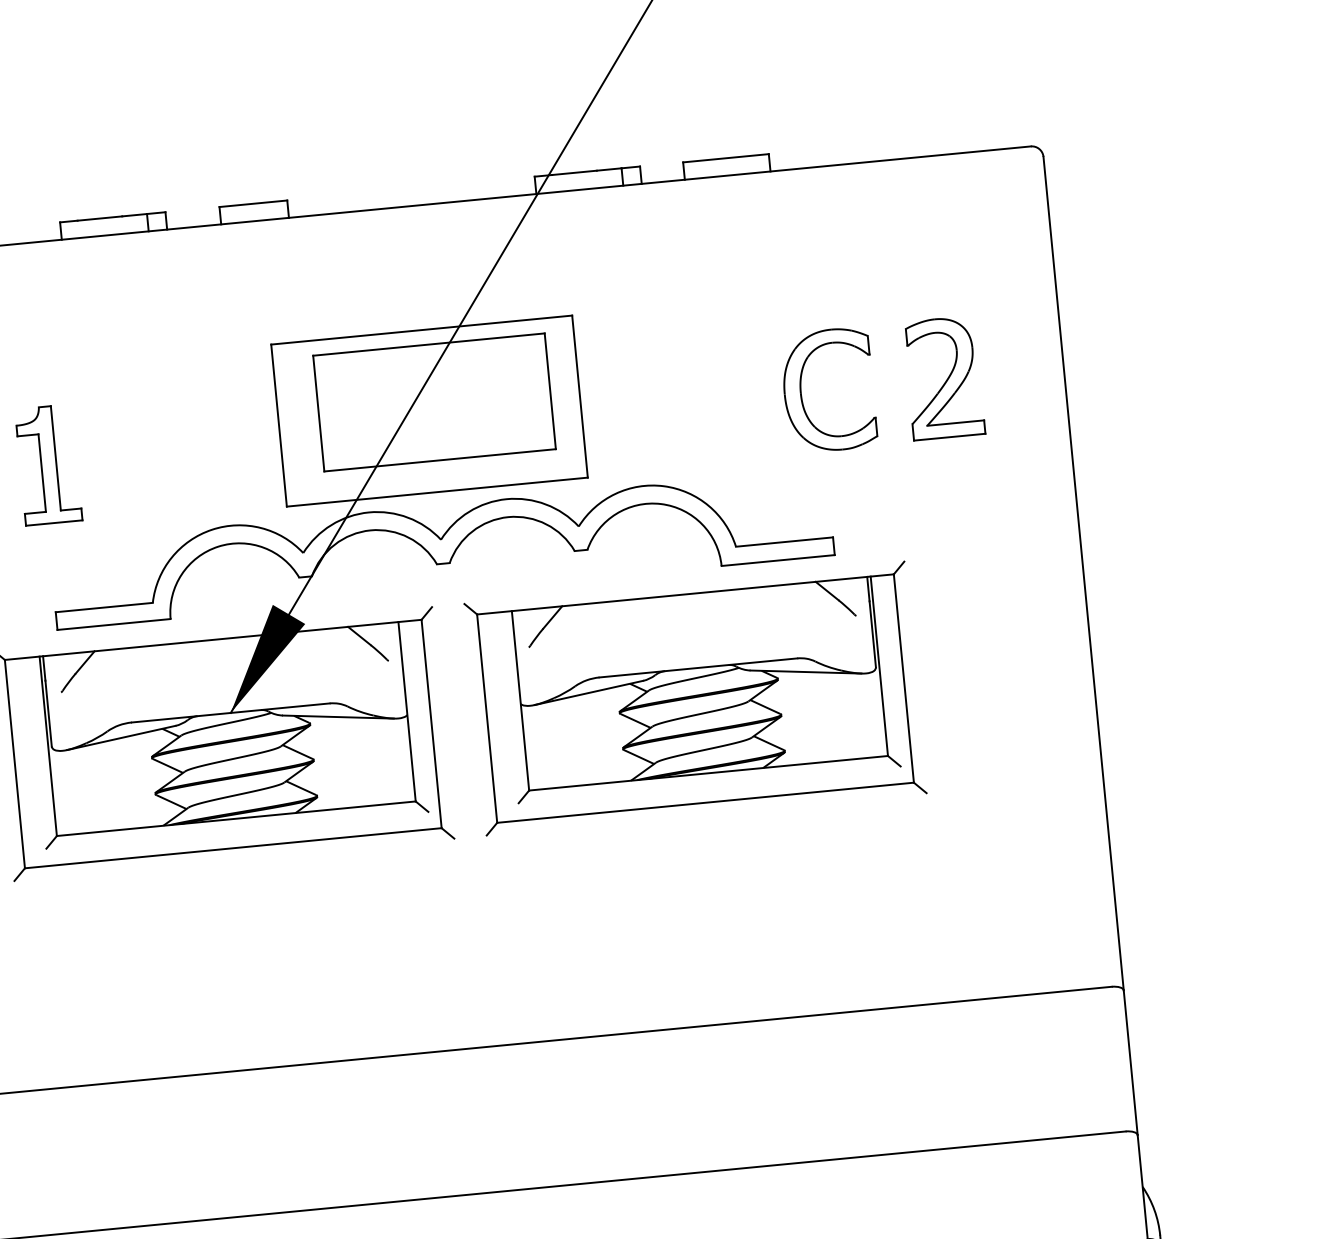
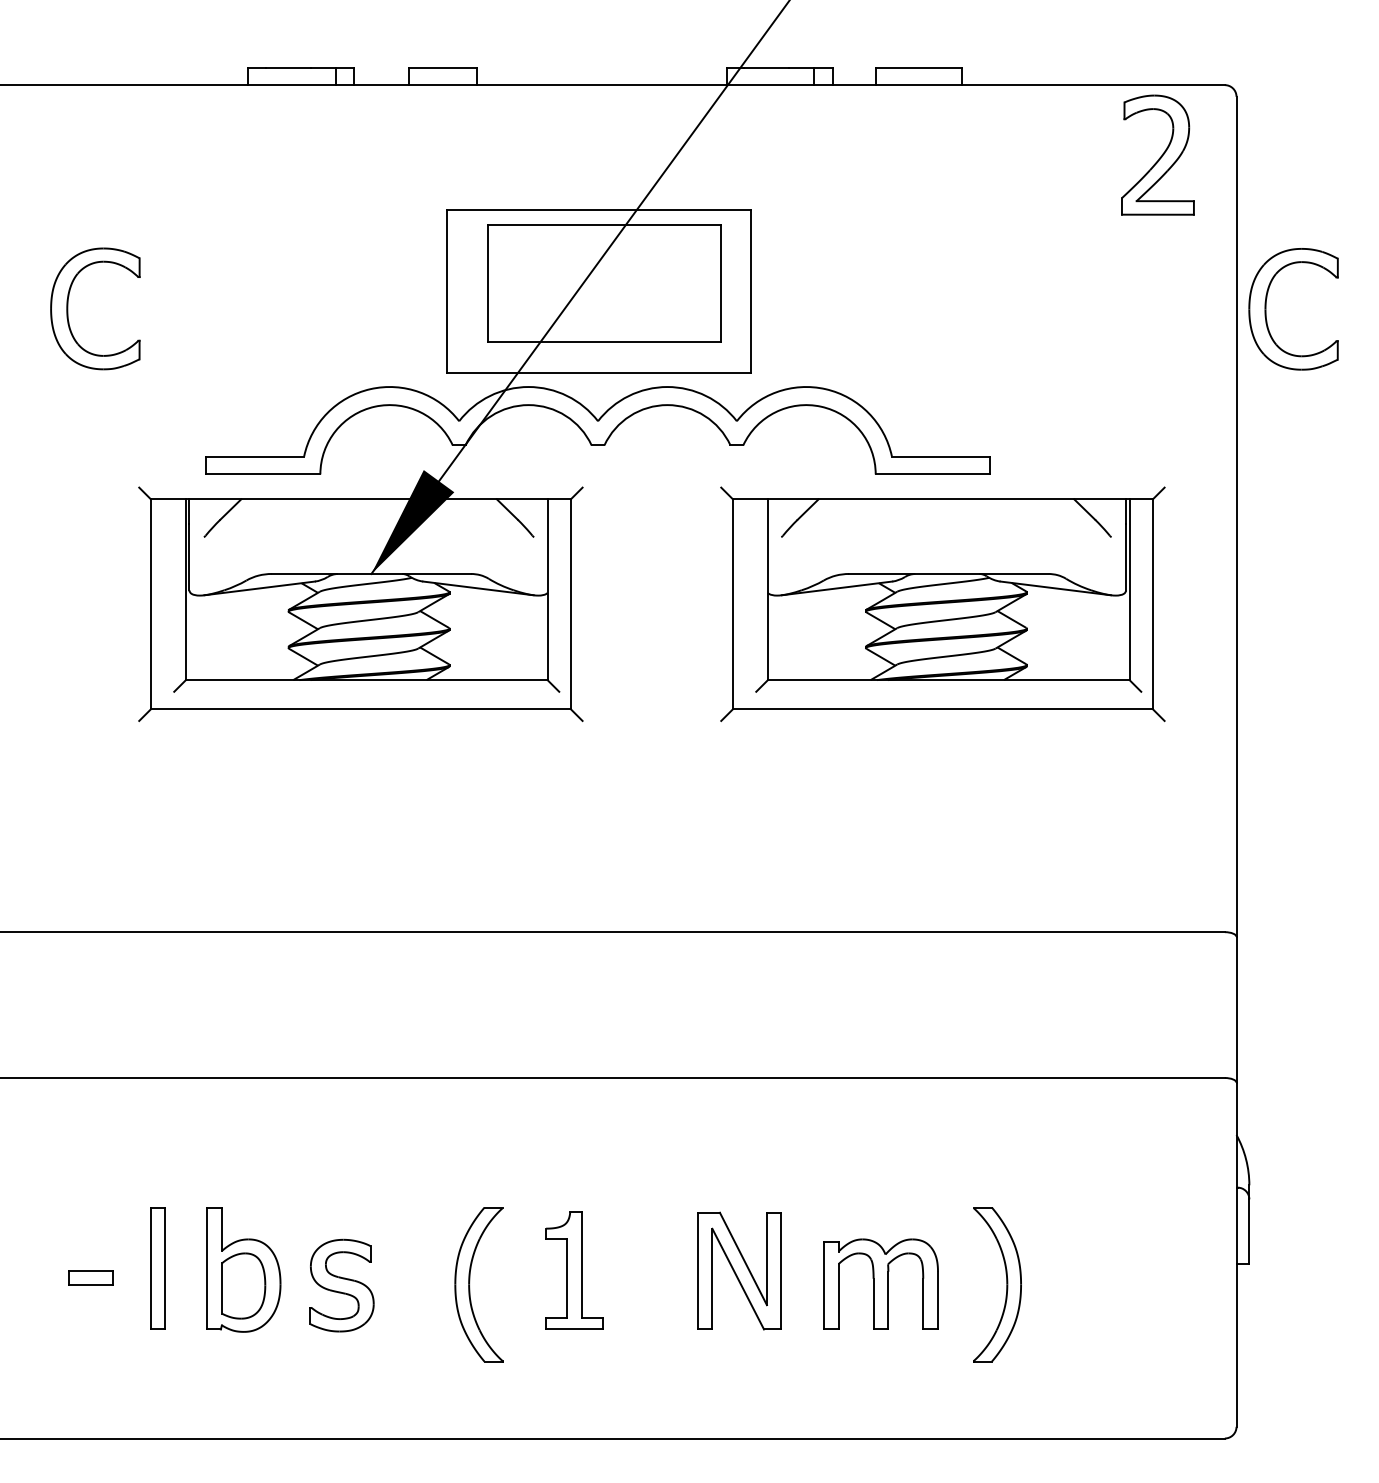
part: (943, 377) -> (1157, 154), moved
part: (801, 393) -> (1266, 309), moved
part: (48, 464) -> (213, 308), removed
part: (695, 697) -> (942, 603), moved

